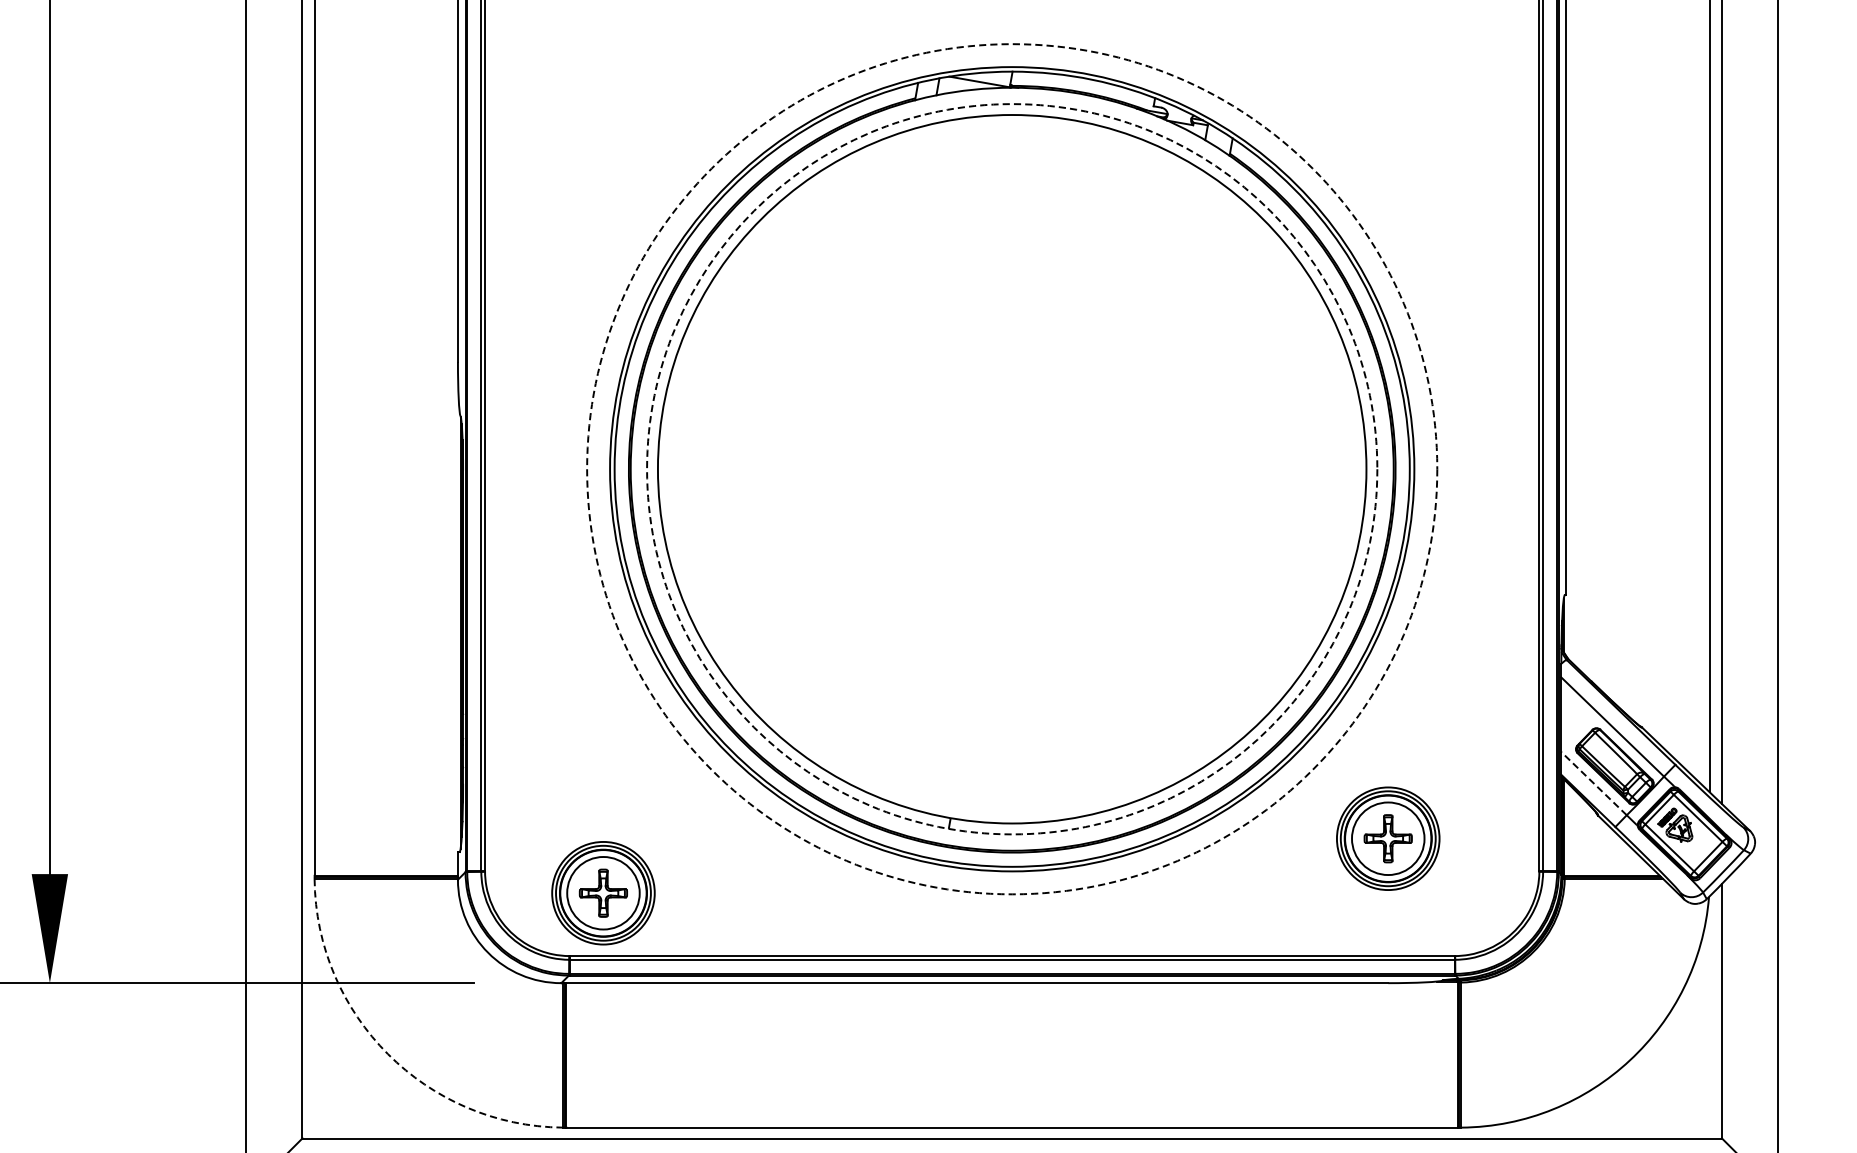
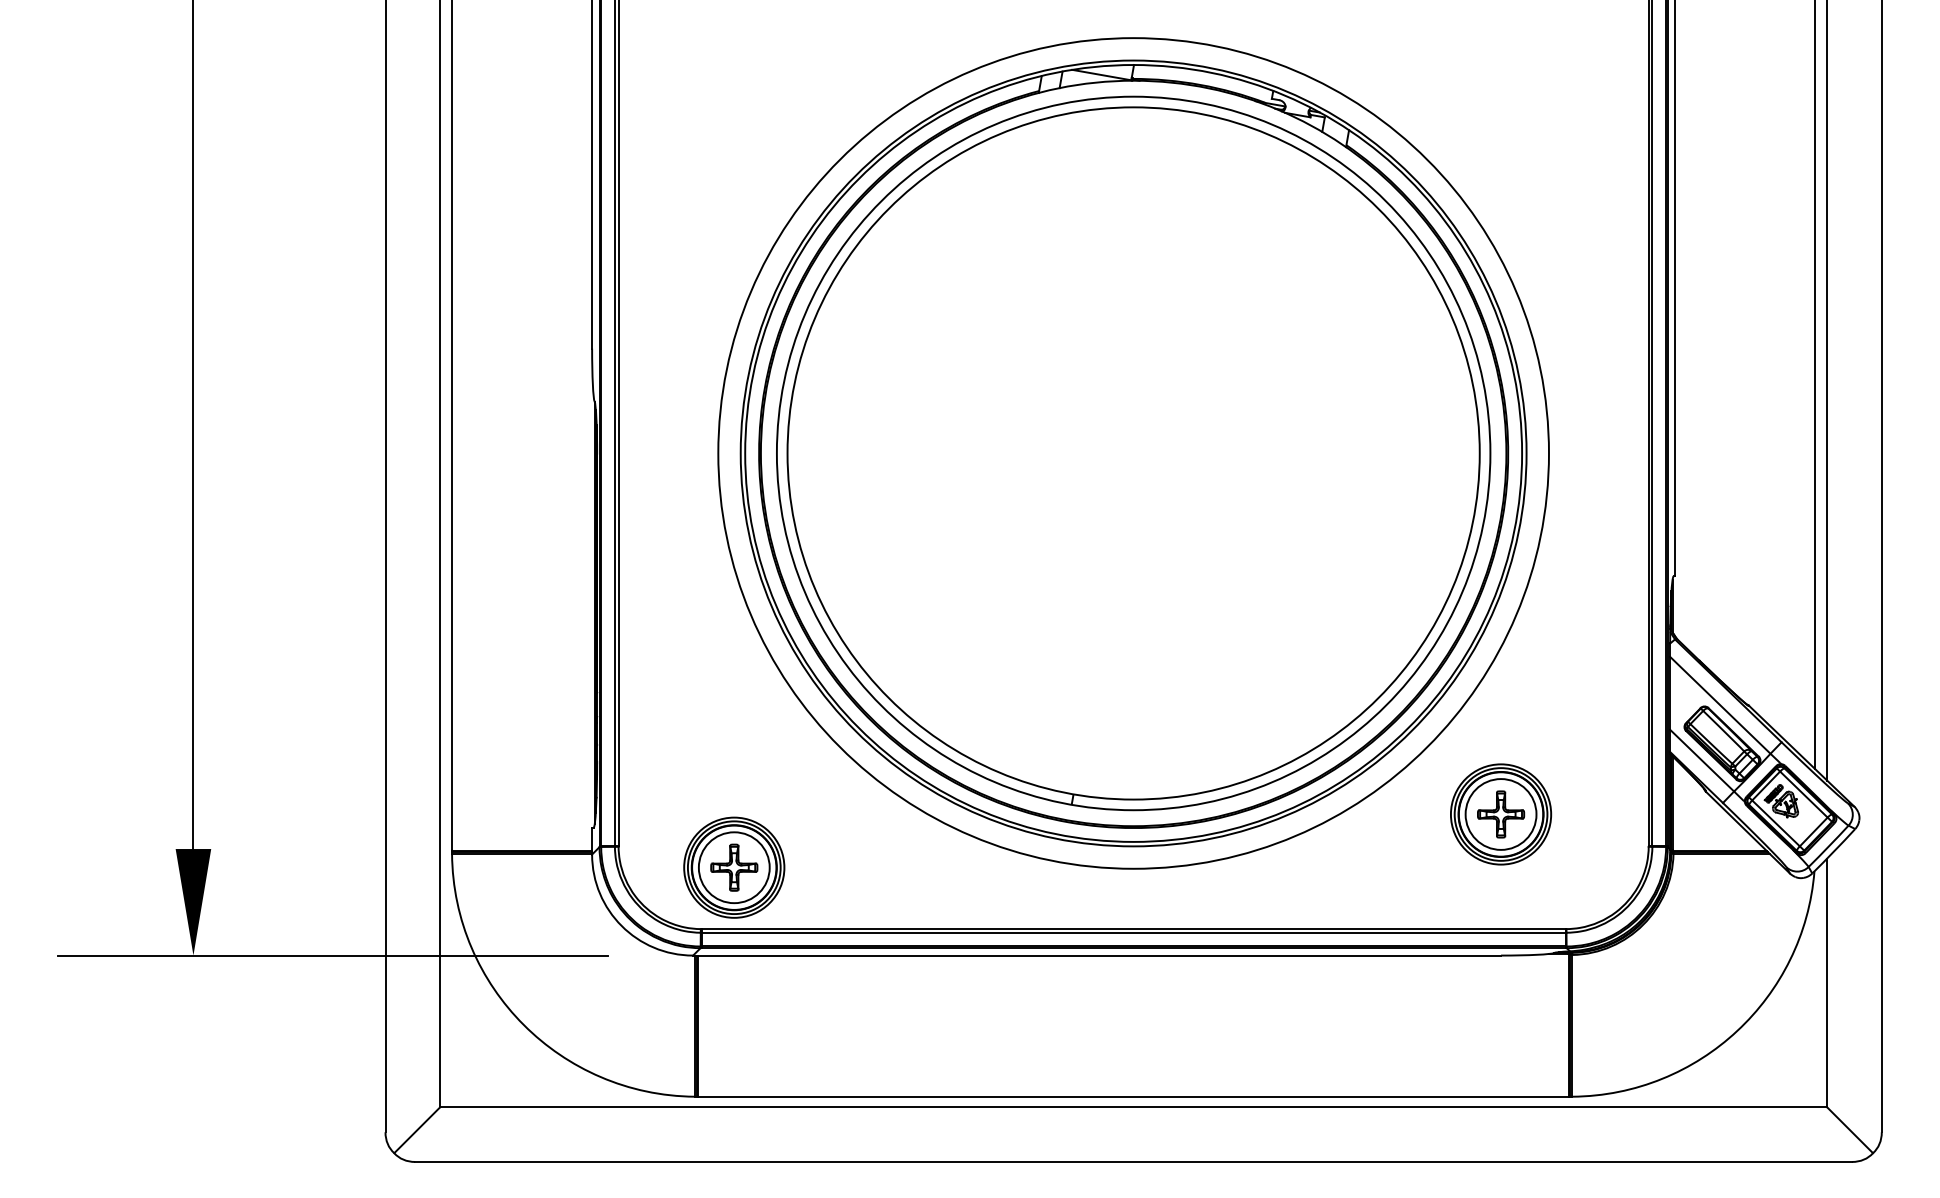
circle: (1012, 469) -> (1133, 453), dashed -> solid
circle: (1012, 469) -> (1133, 453), dashed -> solid
line: (1593, 783) -> (1701, 760), dashed -> solid
arc: (387, 1053) -> (523, 1024), dashed -> solid

